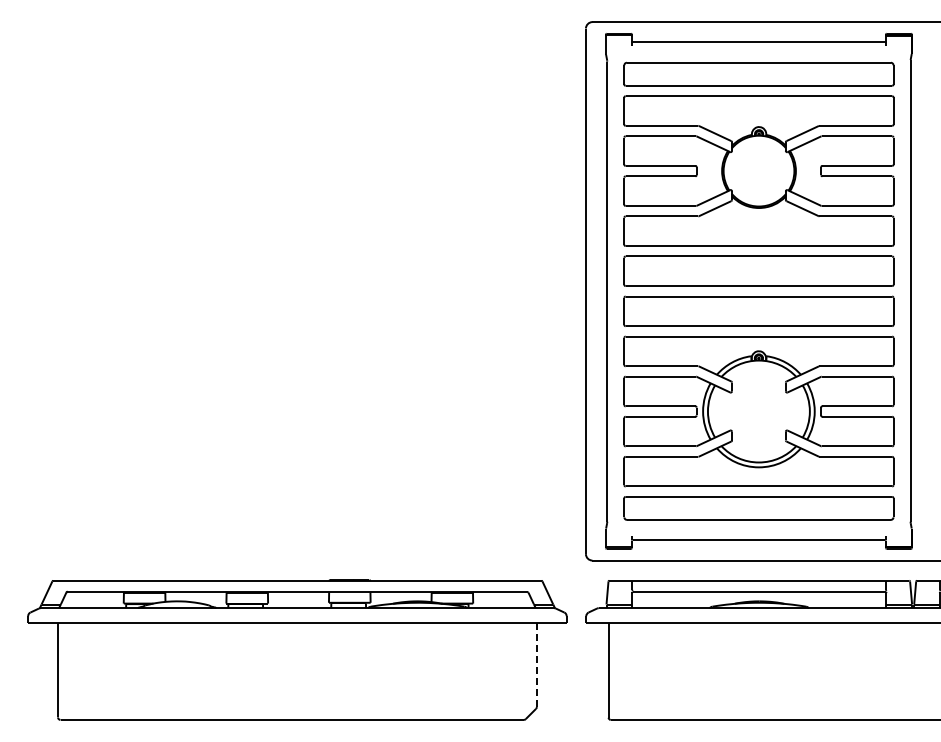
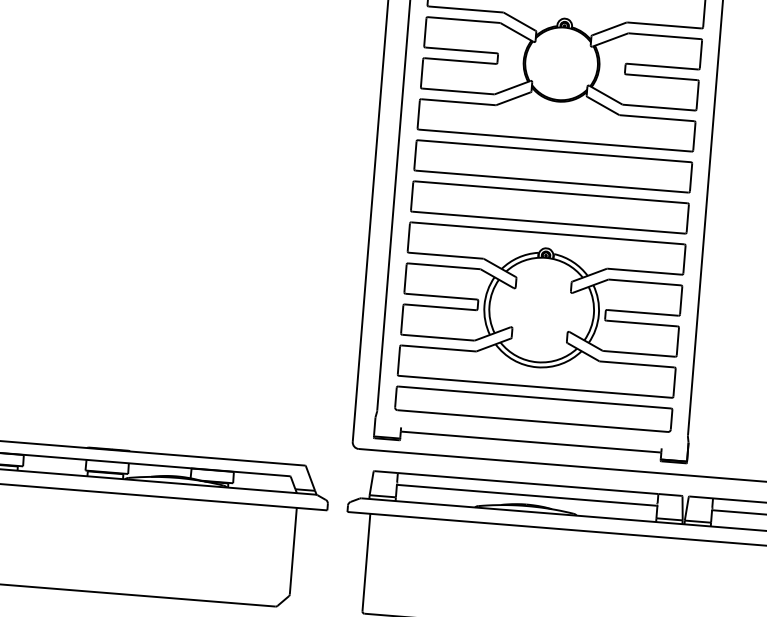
line: (536, 664) -> (293, 550), dashed -> solid

